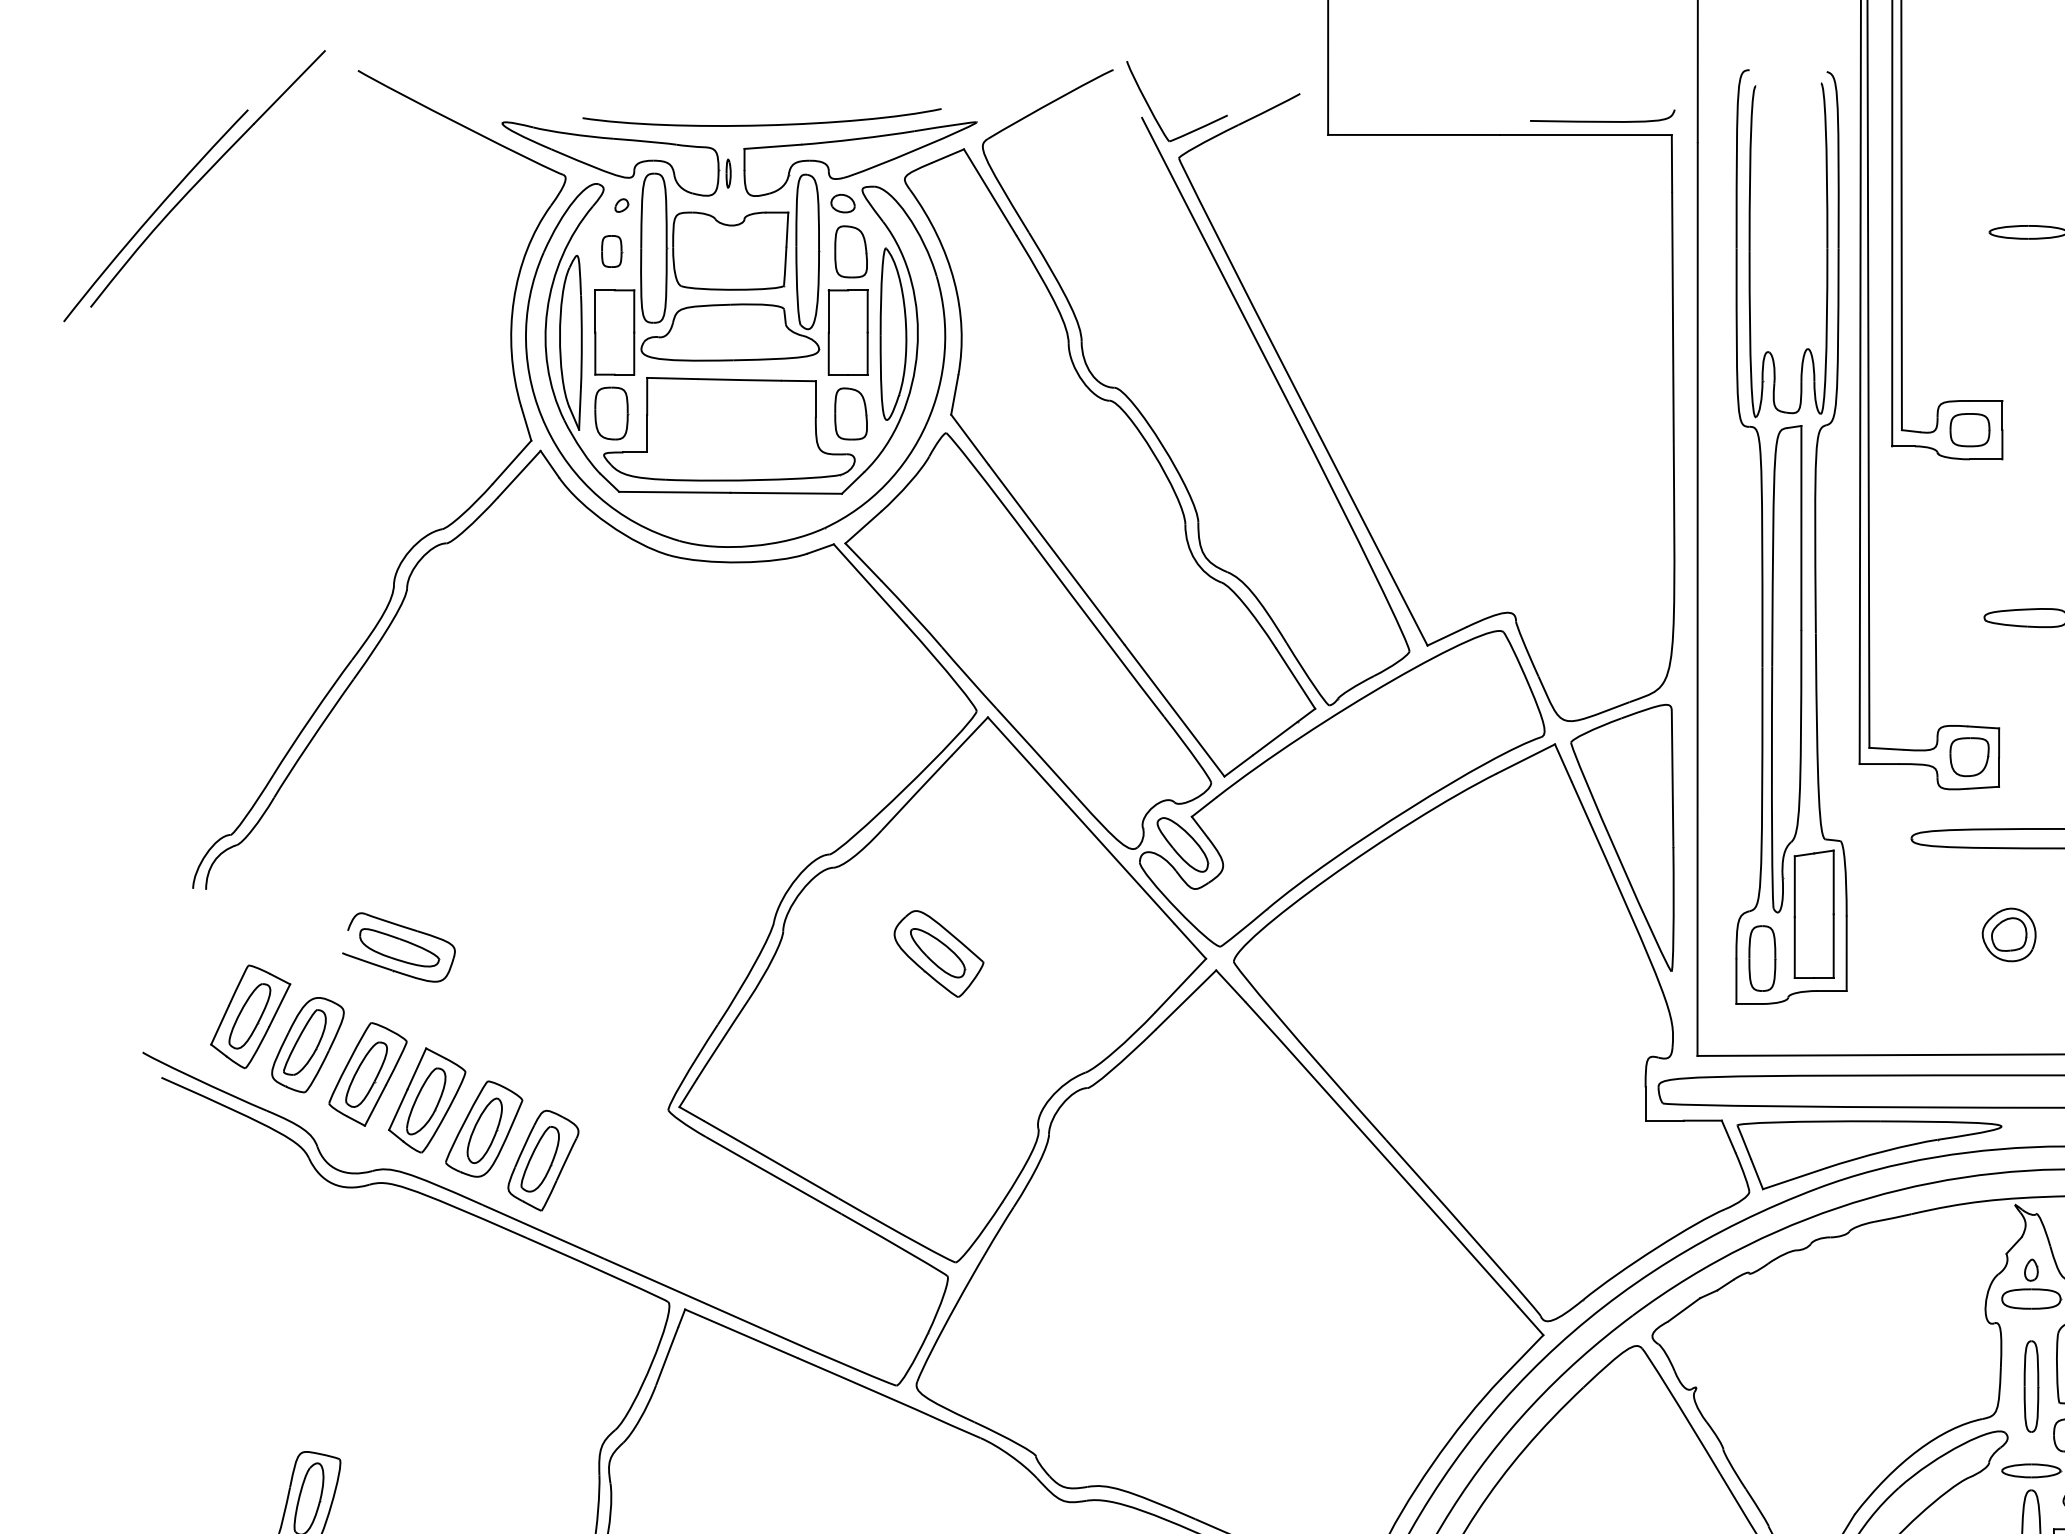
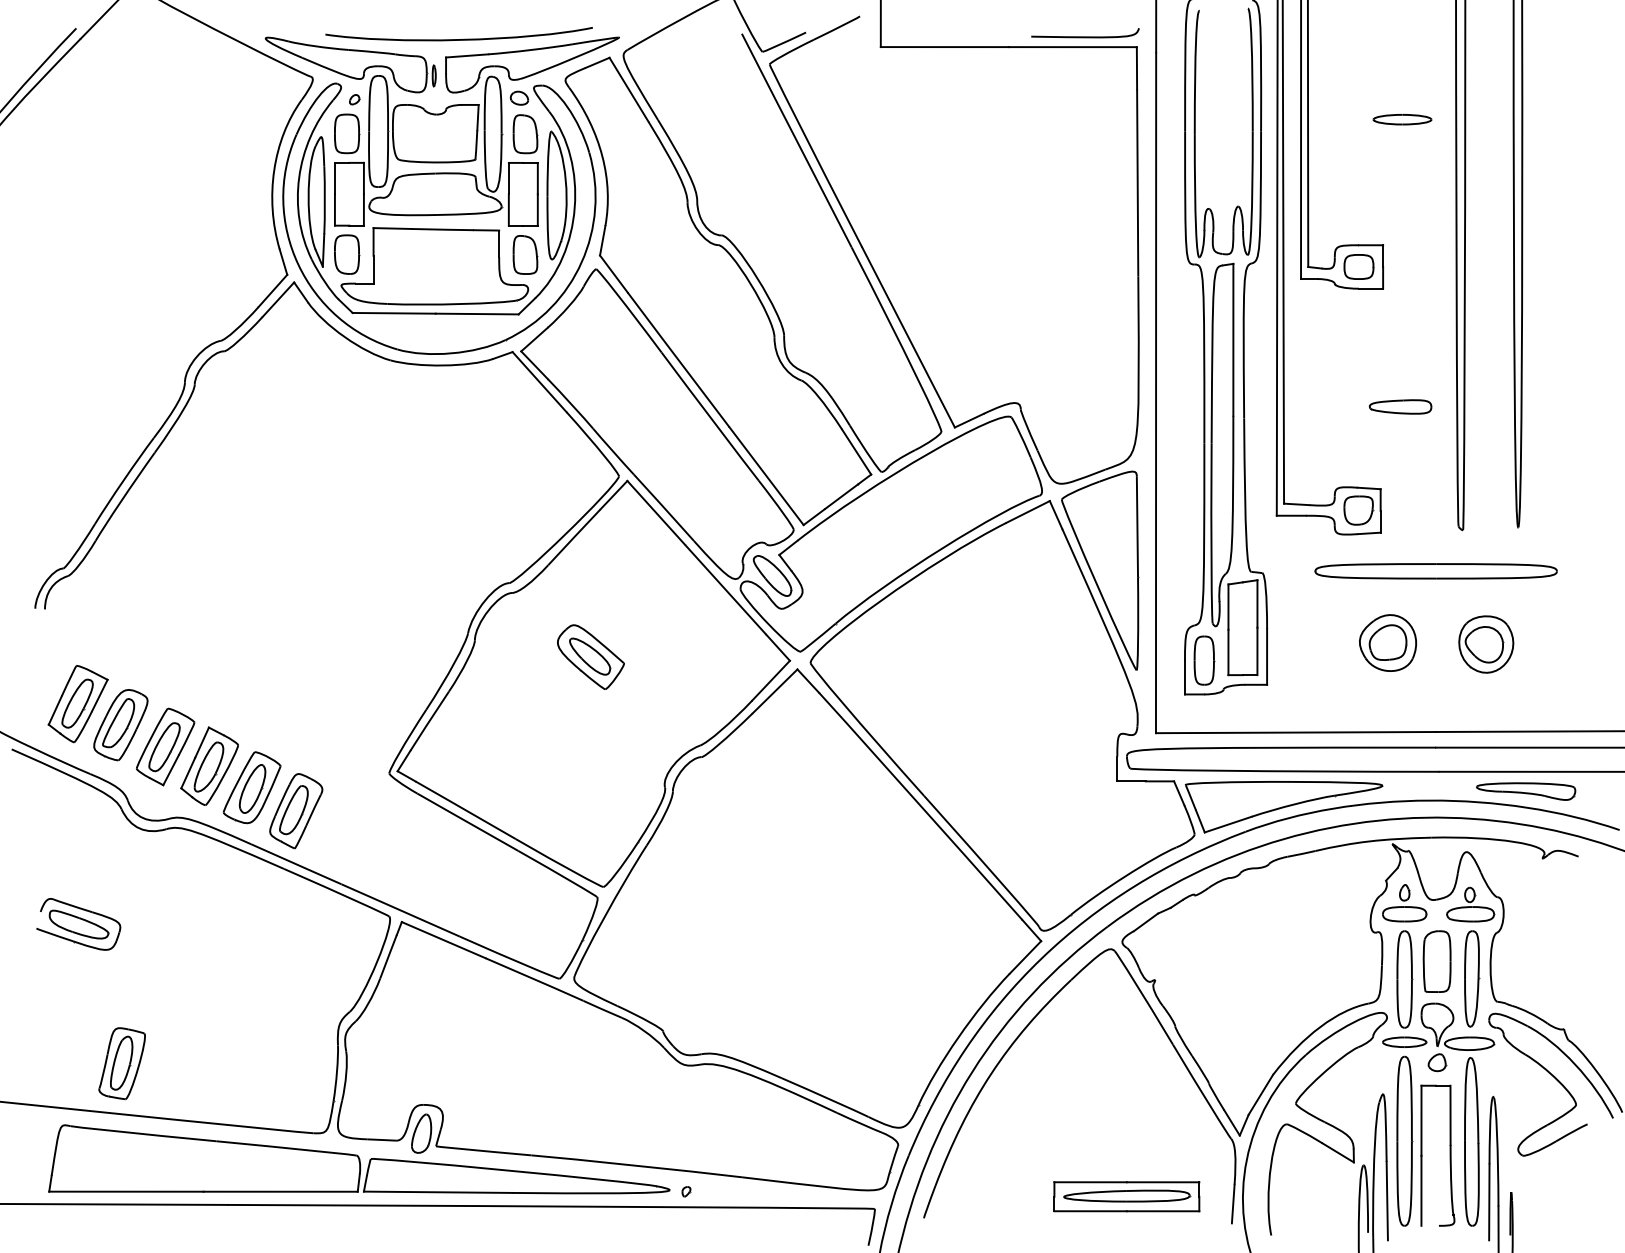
part: (612, 250) -> (347, 133), size x1.67
part: (2009, 934) -> (1388, 642), size x1.43
part: (398, 947) -> (78, 924), moved
part: (2031, 1386) -> (1404, 979), size x1.43

